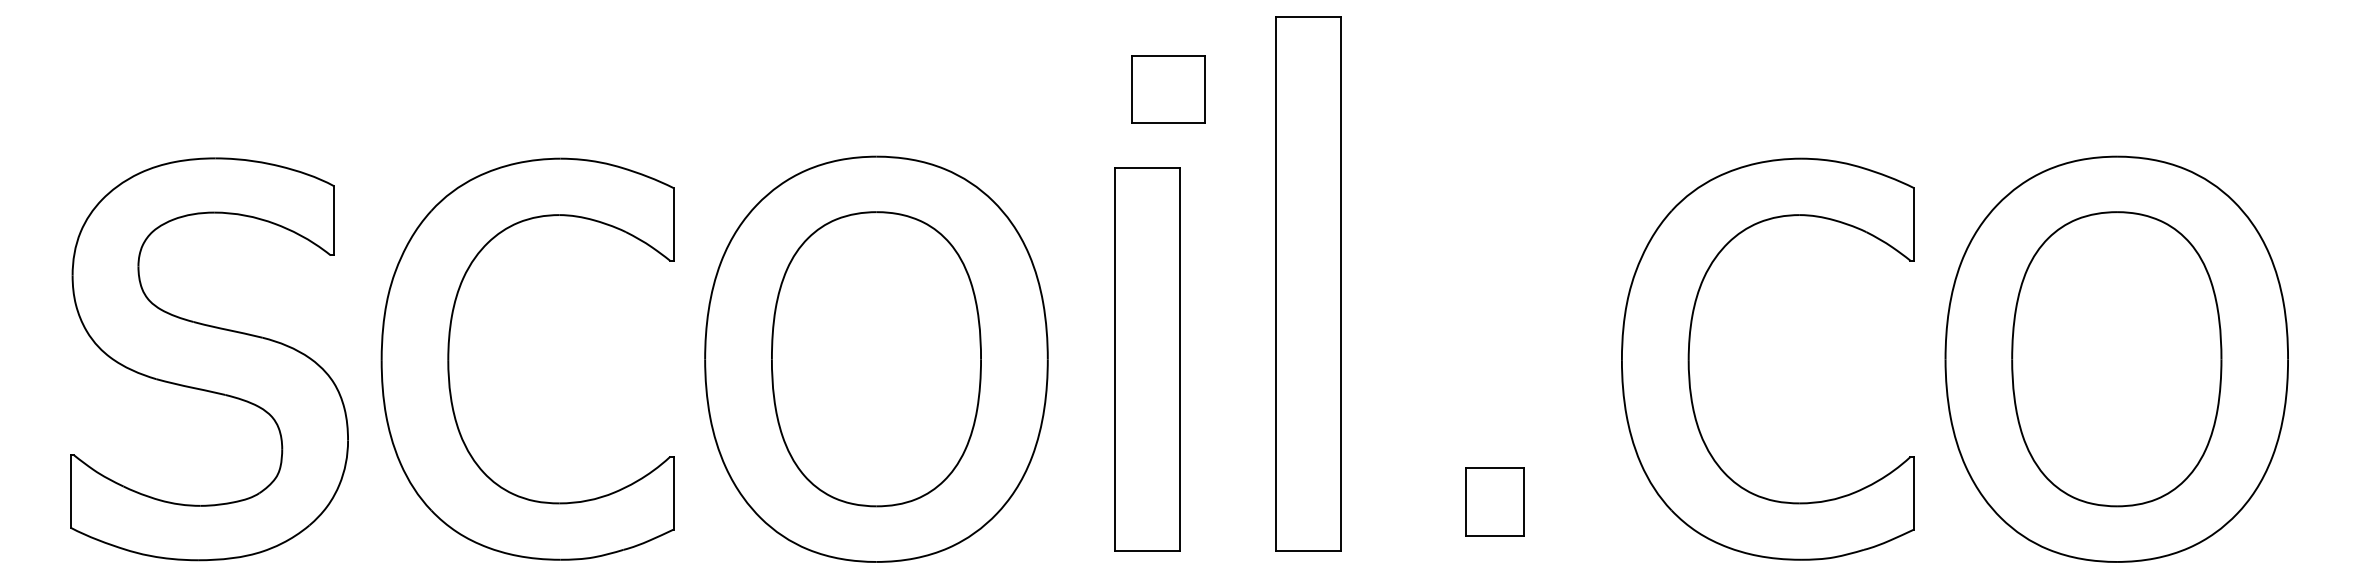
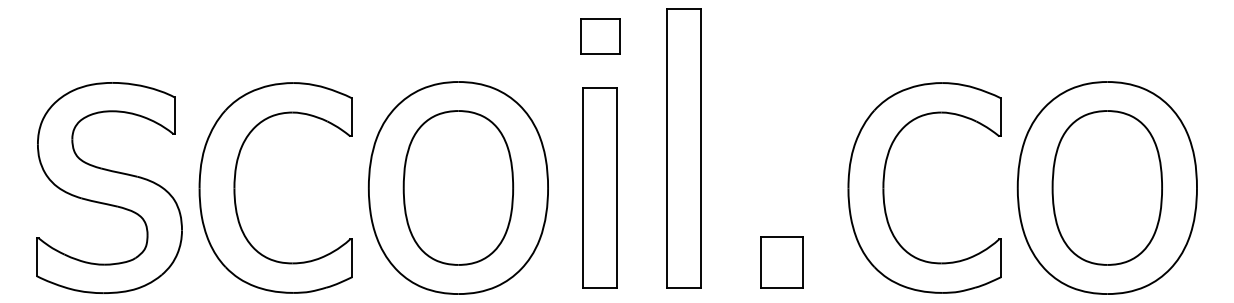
part: (1168, 88) -> (600, 36), moved
part: (1493, 501) -> (781, 262), size x1.43

